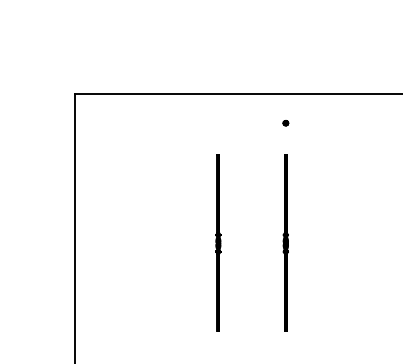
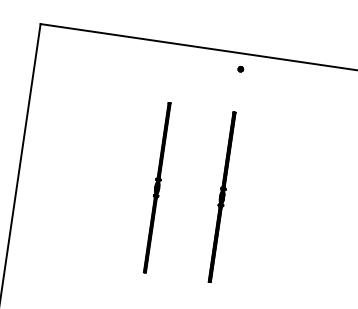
part: (285, 123) -> (240, 69), moved

